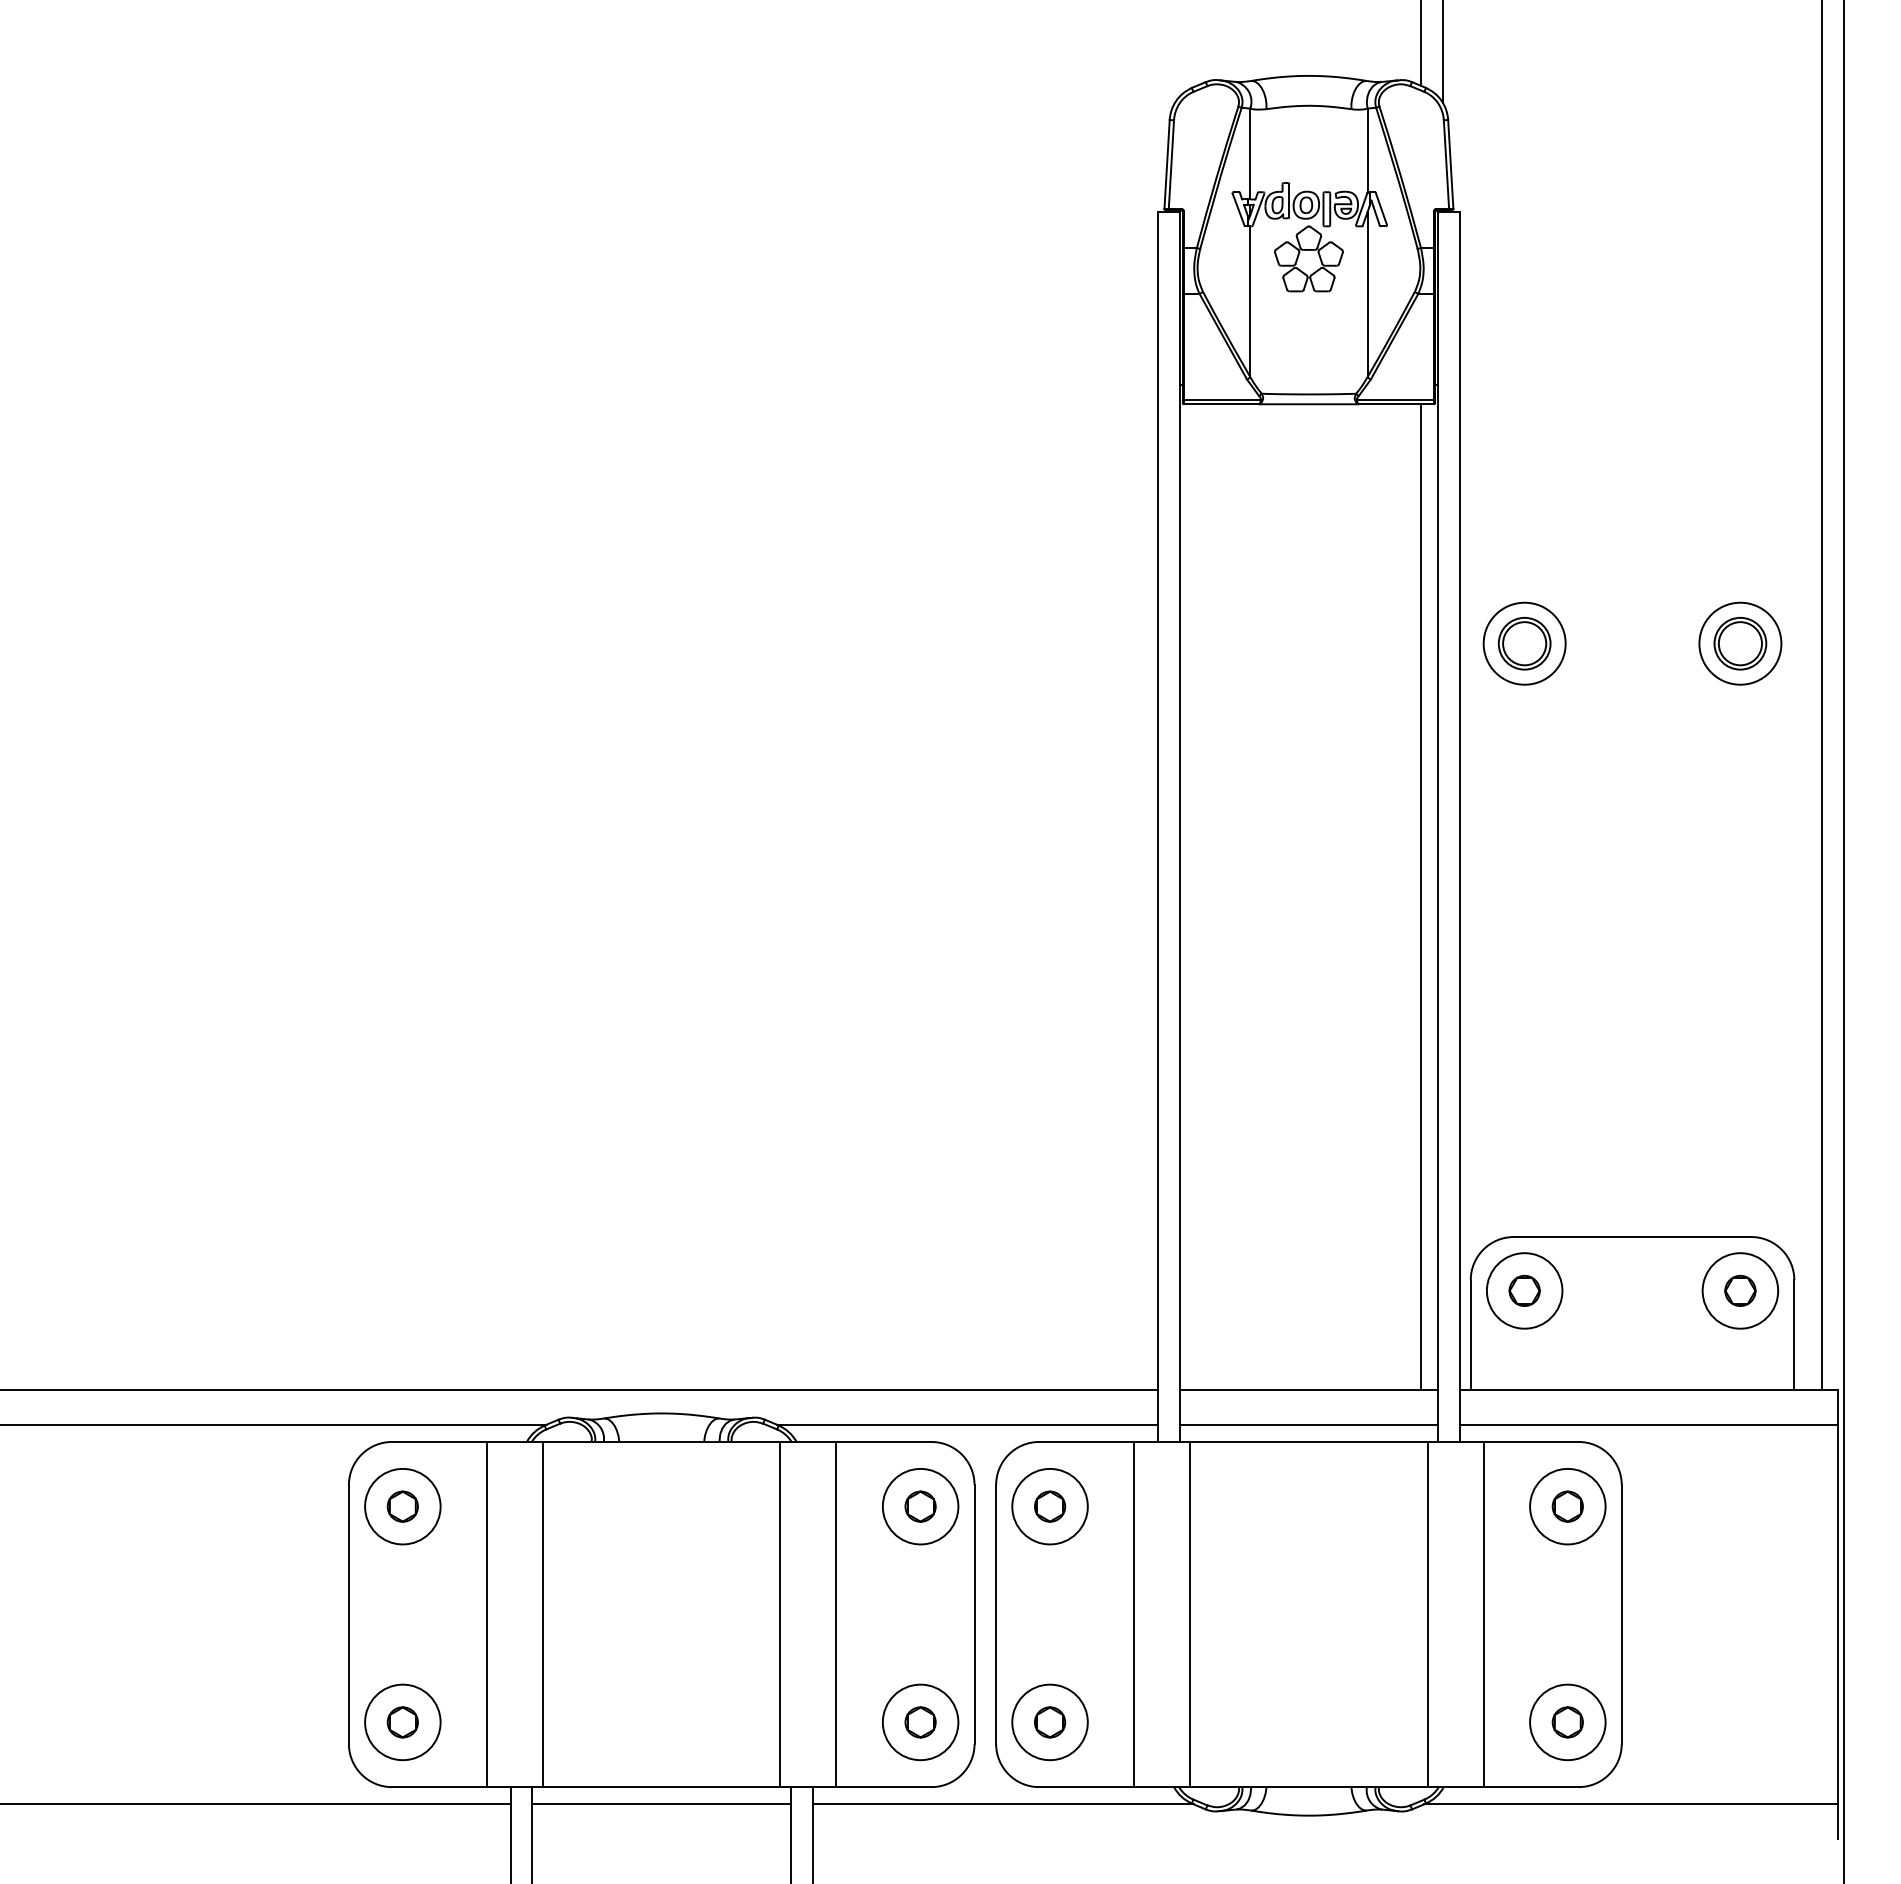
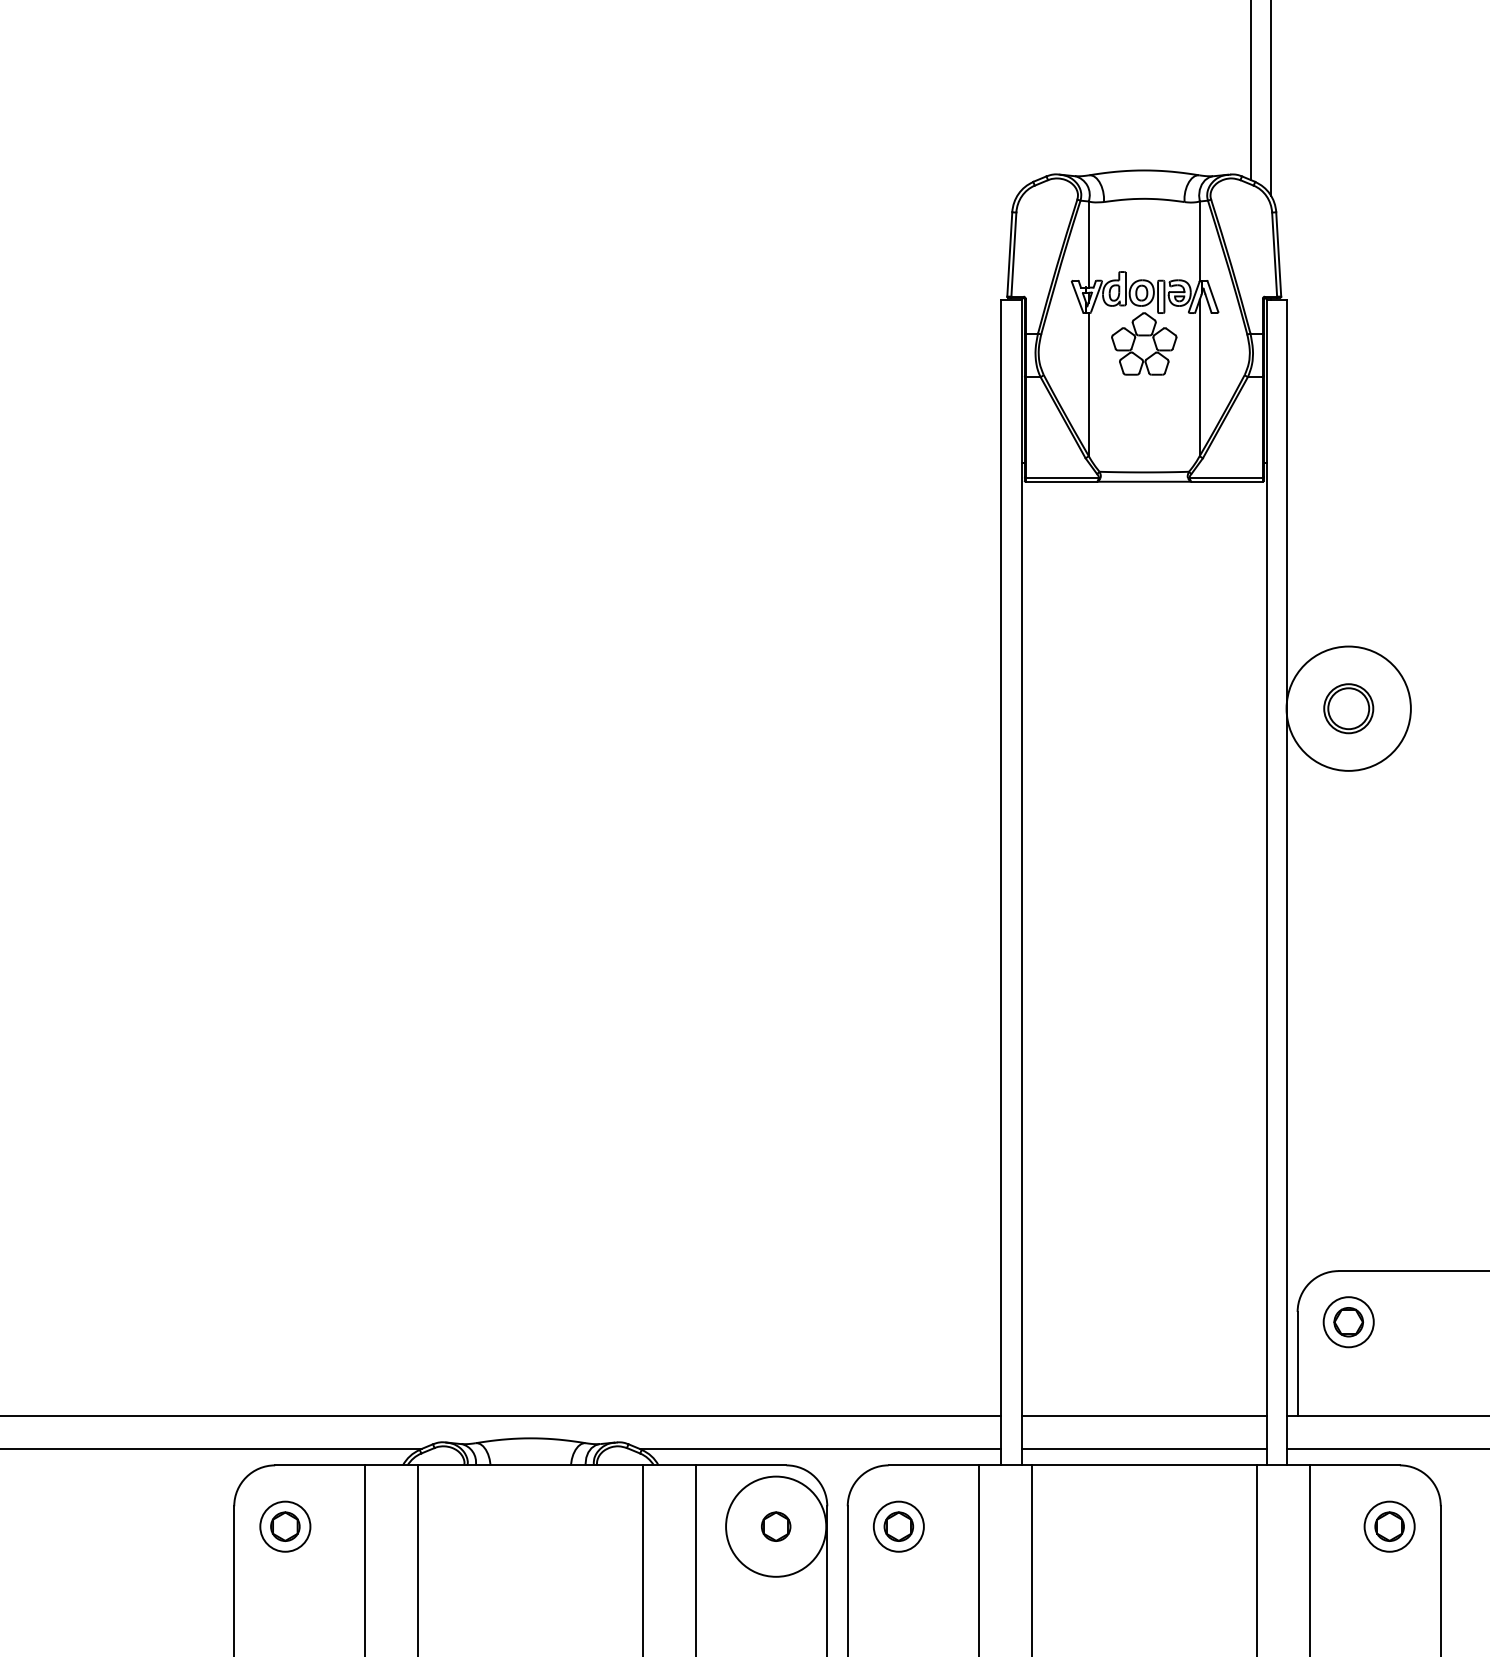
circle: (1524, 643) -> (1348, 708), size x1.6
line: (1421, 897) -> (1250, 949), removed
circle: (1524, 1290) -> (1348, 1321), size x0.7
circle: (402, 1506) -> (285, 1526), size x0.7
circle: (920, 1506) -> (776, 1526), size x1.4
circle: (1049, 1506) -> (898, 1526), size x0.7
circle: (1567, 1506) -> (1389, 1526), size x0.7

